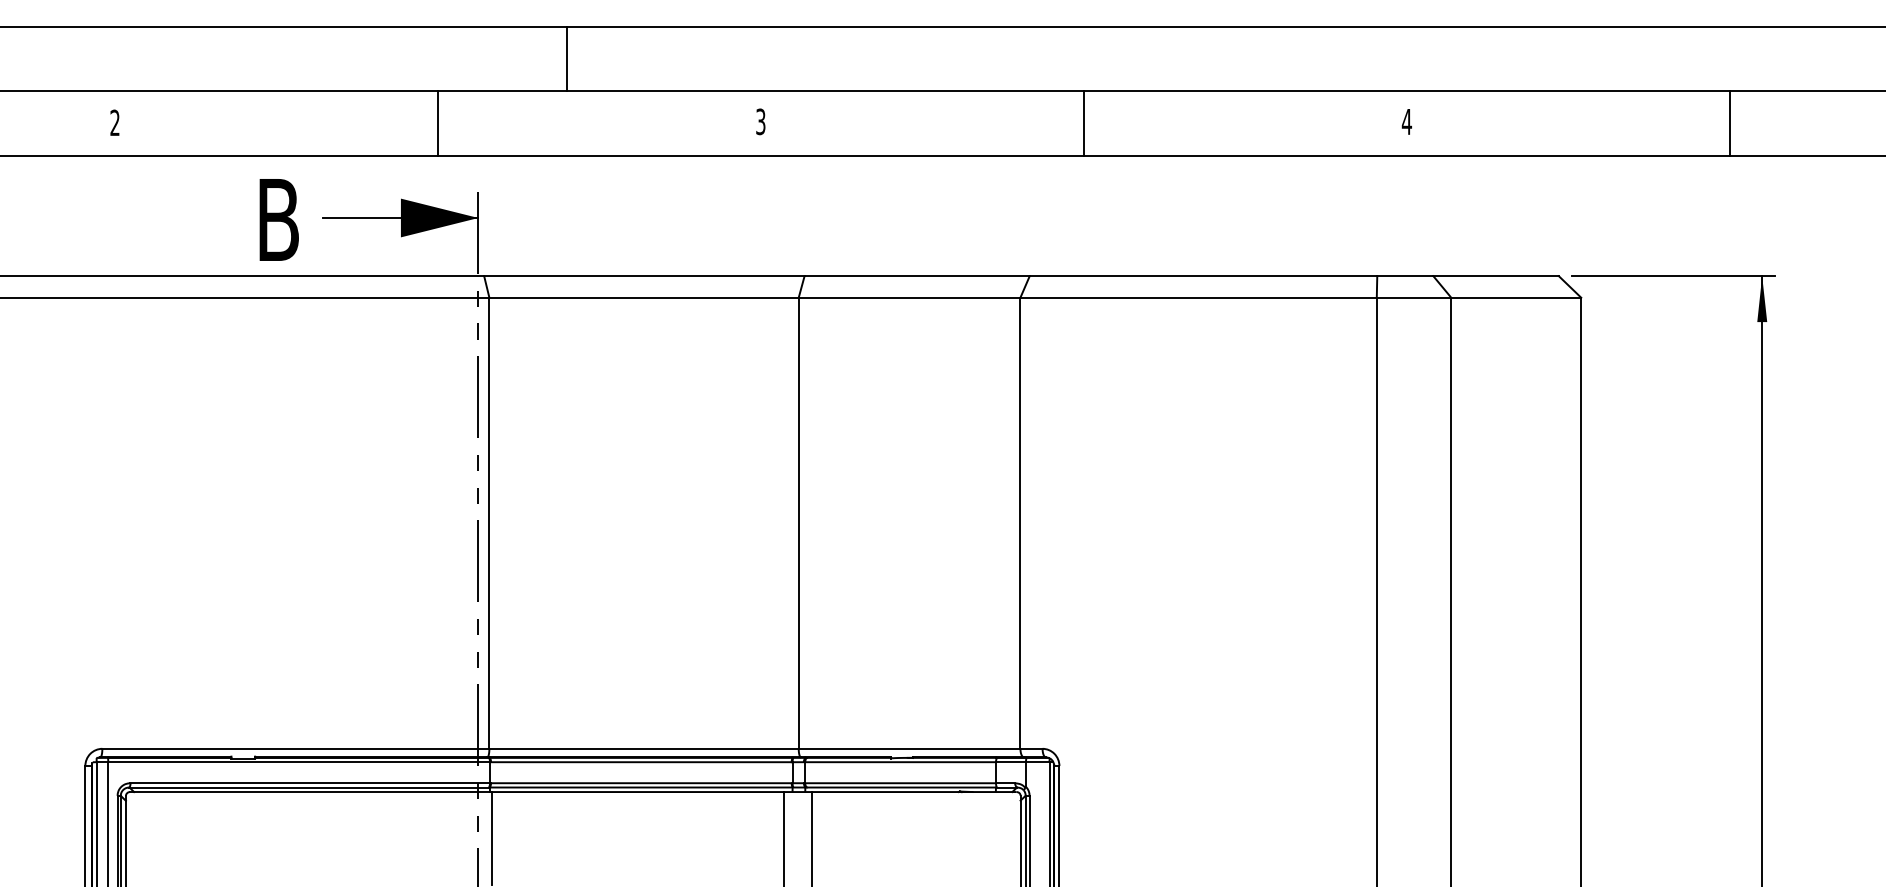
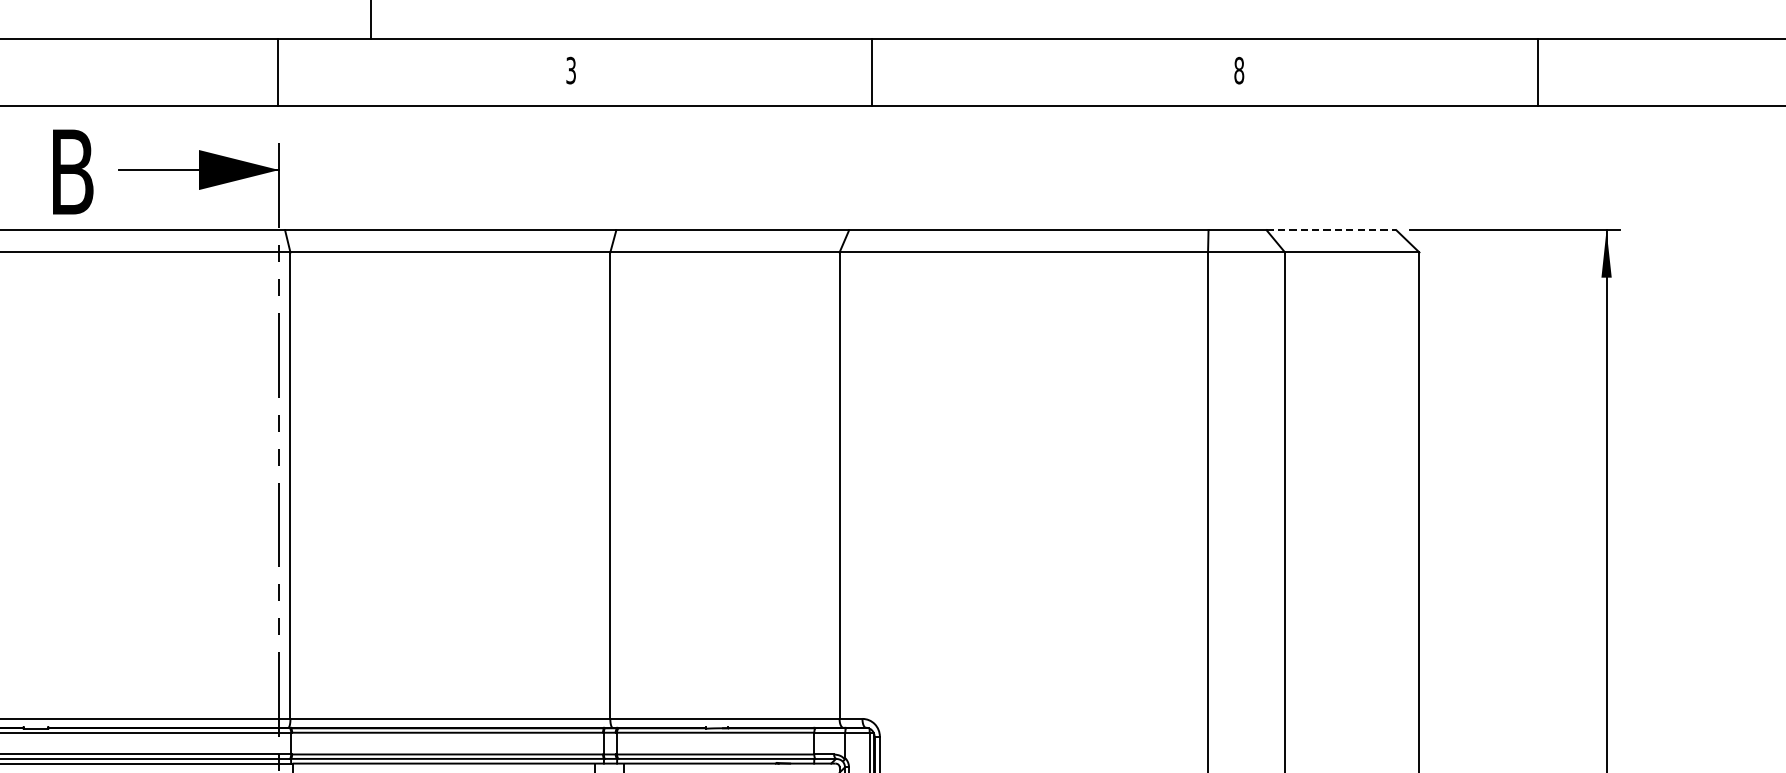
text: (1406, 121) -> (1238, 70), 4 -> 8
line: (437, 123) -> (278, 72), moved
line: (1083, 123) -> (871, 72), moved
line: (1729, 123) -> (1537, 72), moved
line: (1496, 276) -> (1331, 230), solid -> dashed

